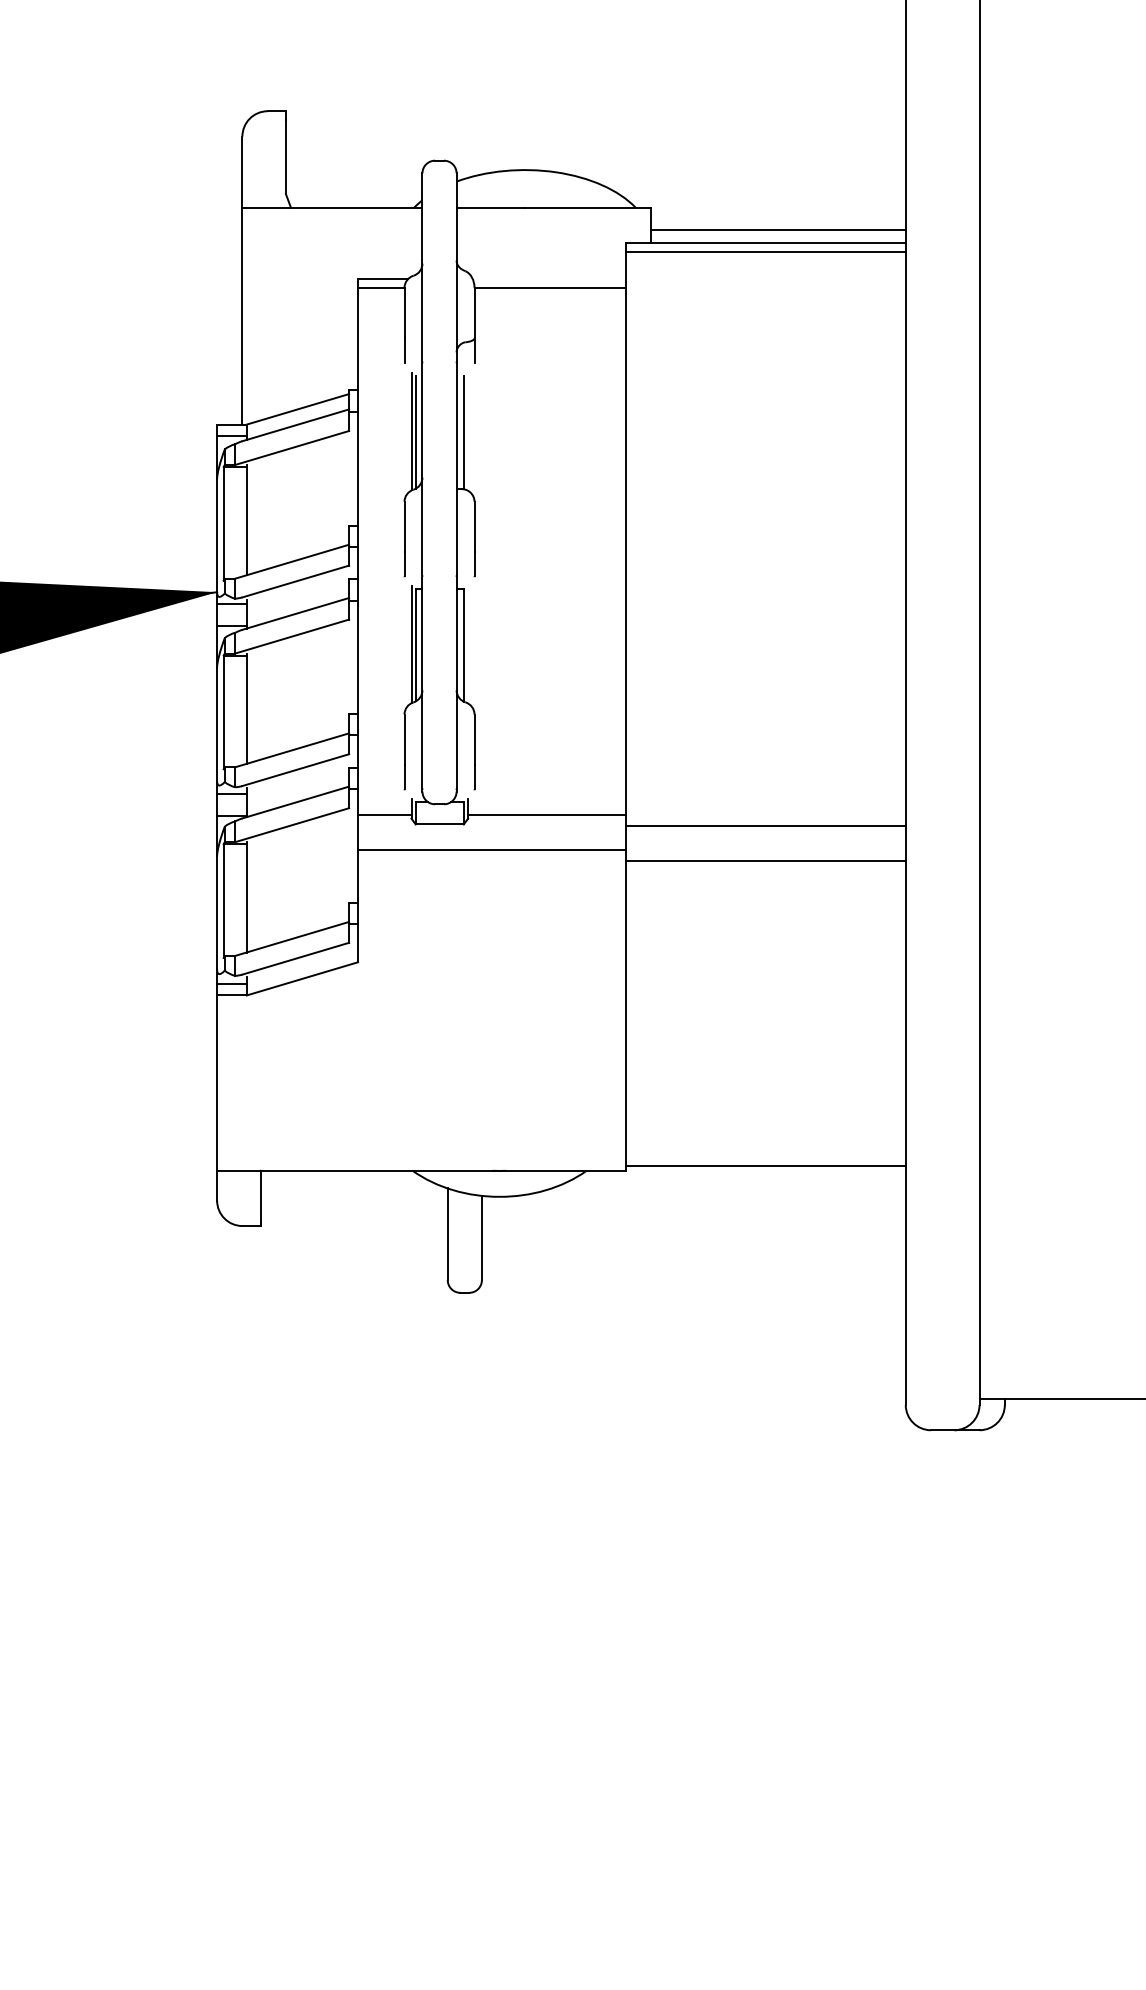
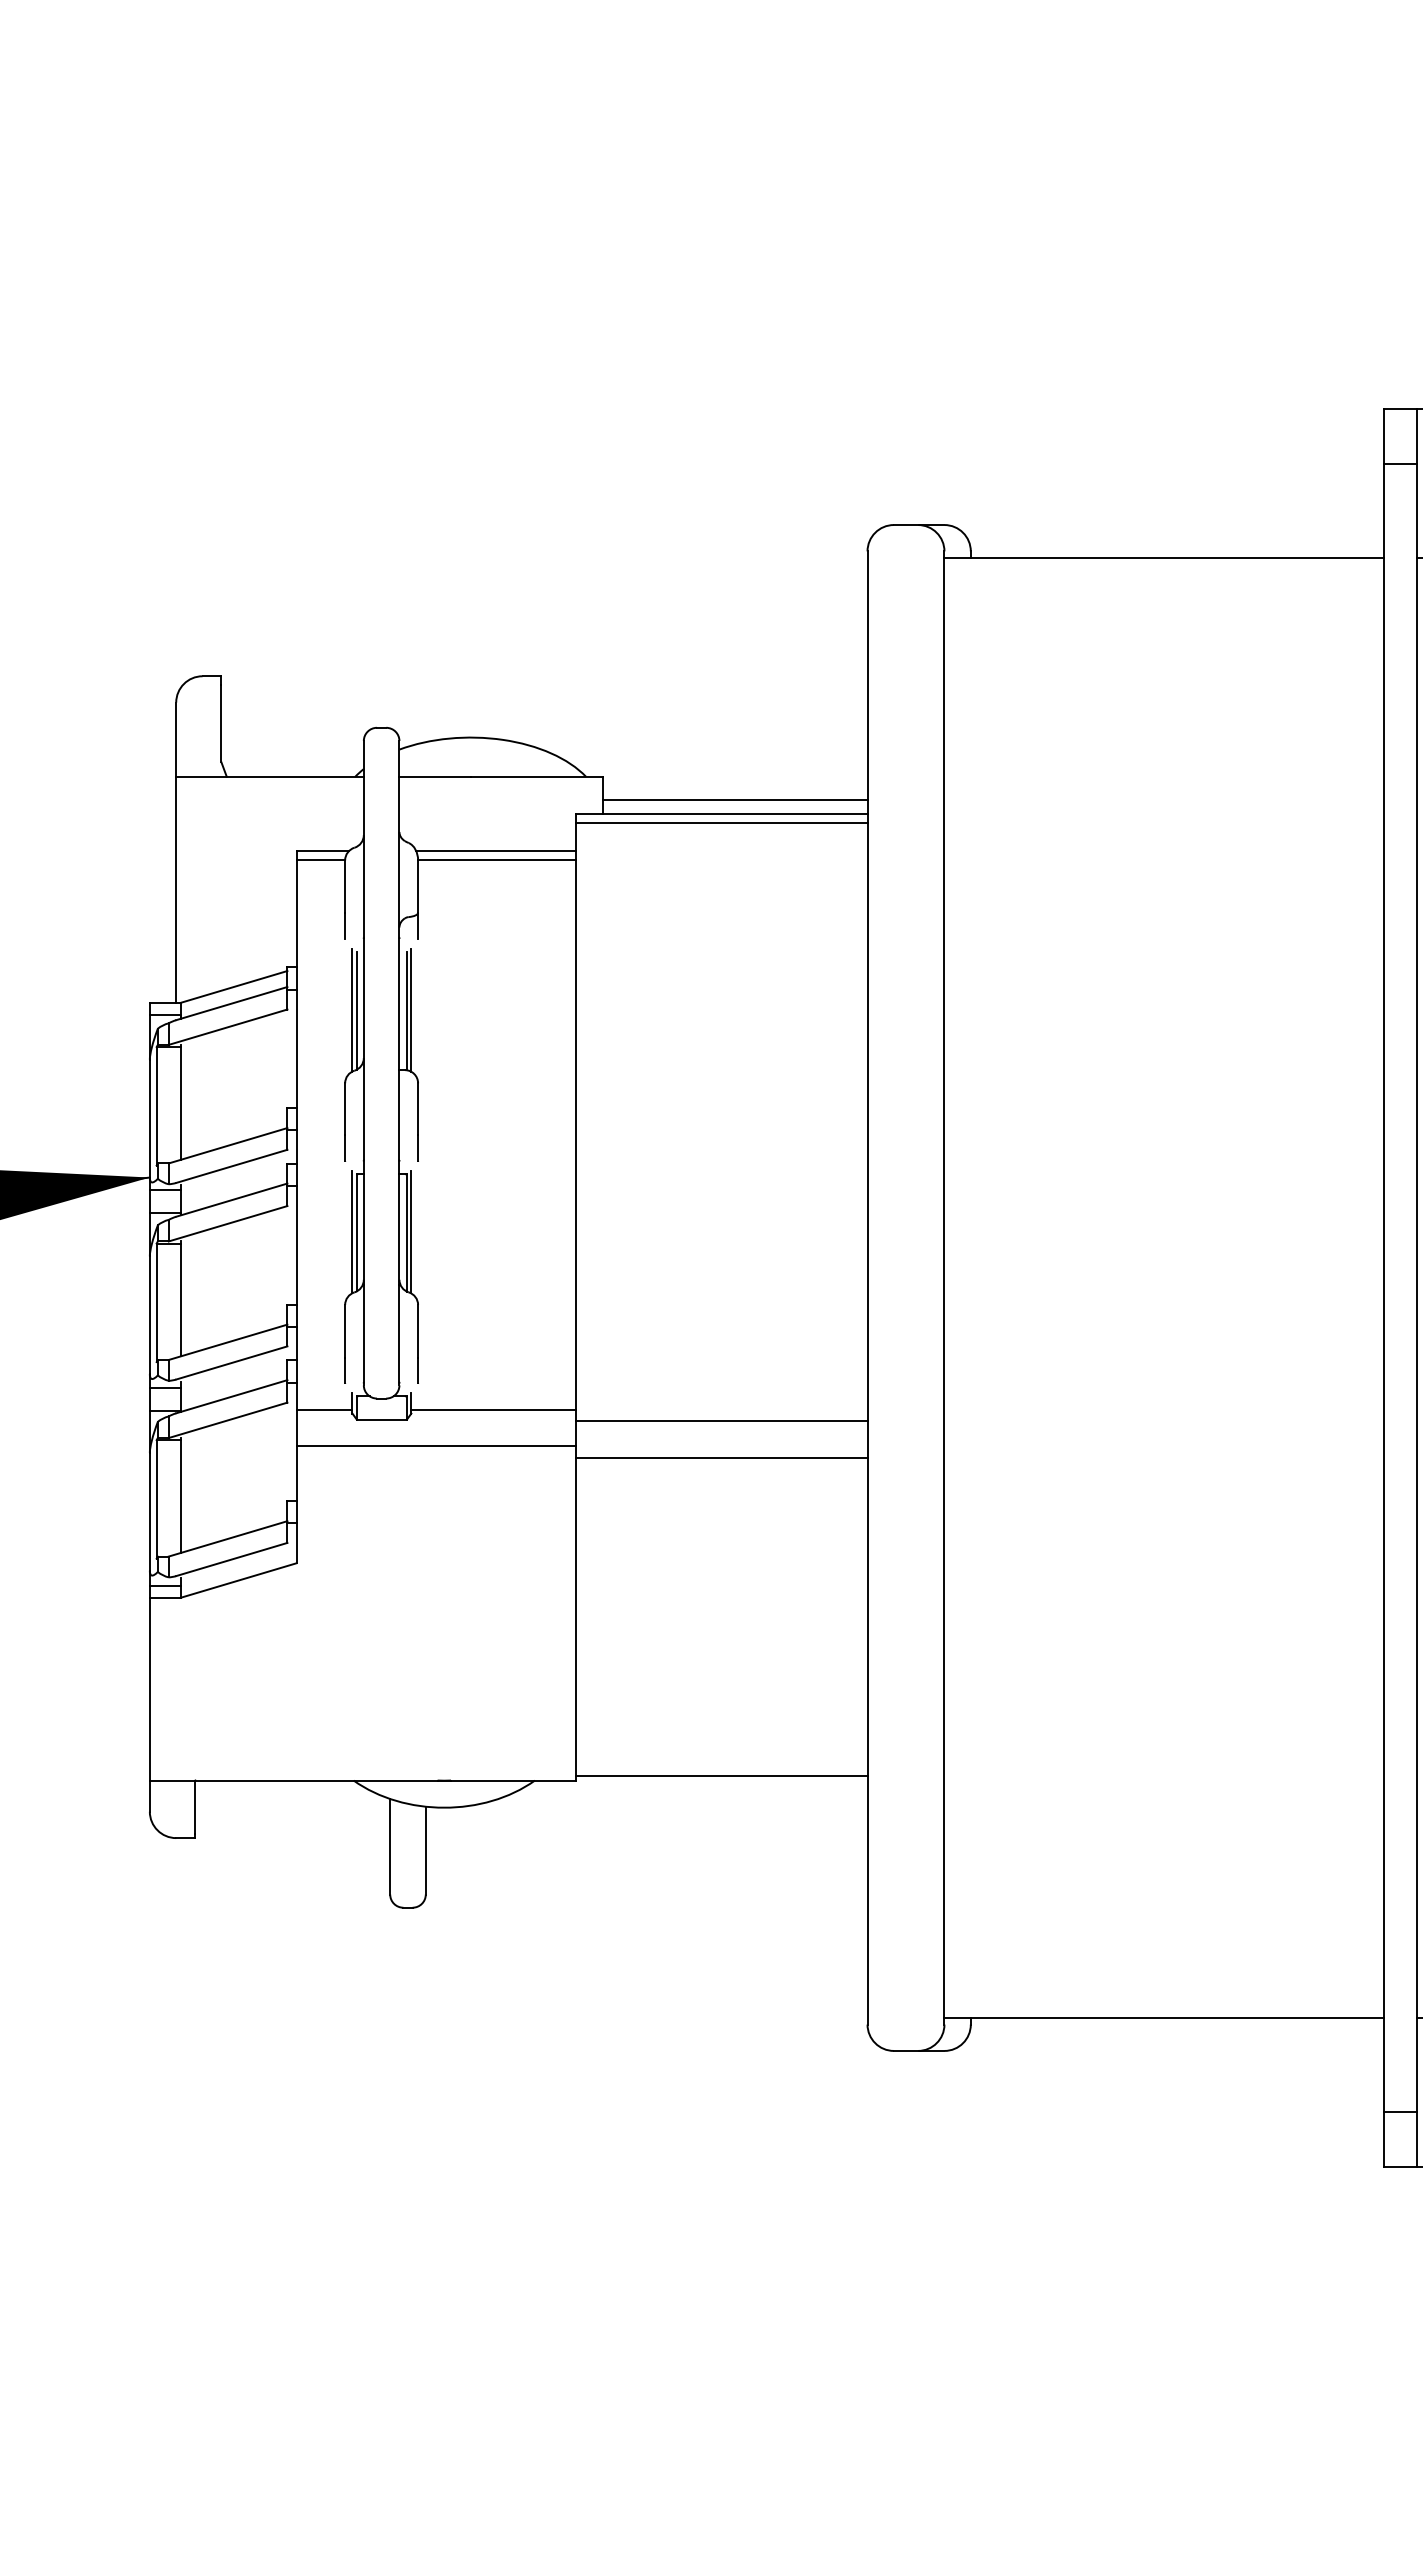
line: (549, 279) -> (496, 851), added
line: (468, 430) -> (411, 1009), added
line: (468, 644) -> (411, 1232), added

